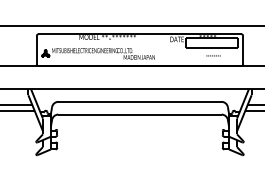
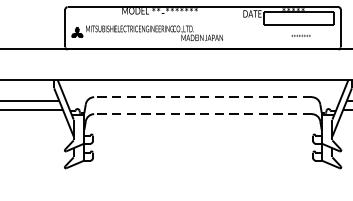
line: (139, 101) -> (202, 96), solid -> dashed
line: (139, 114) -> (202, 114), solid -> dashed

